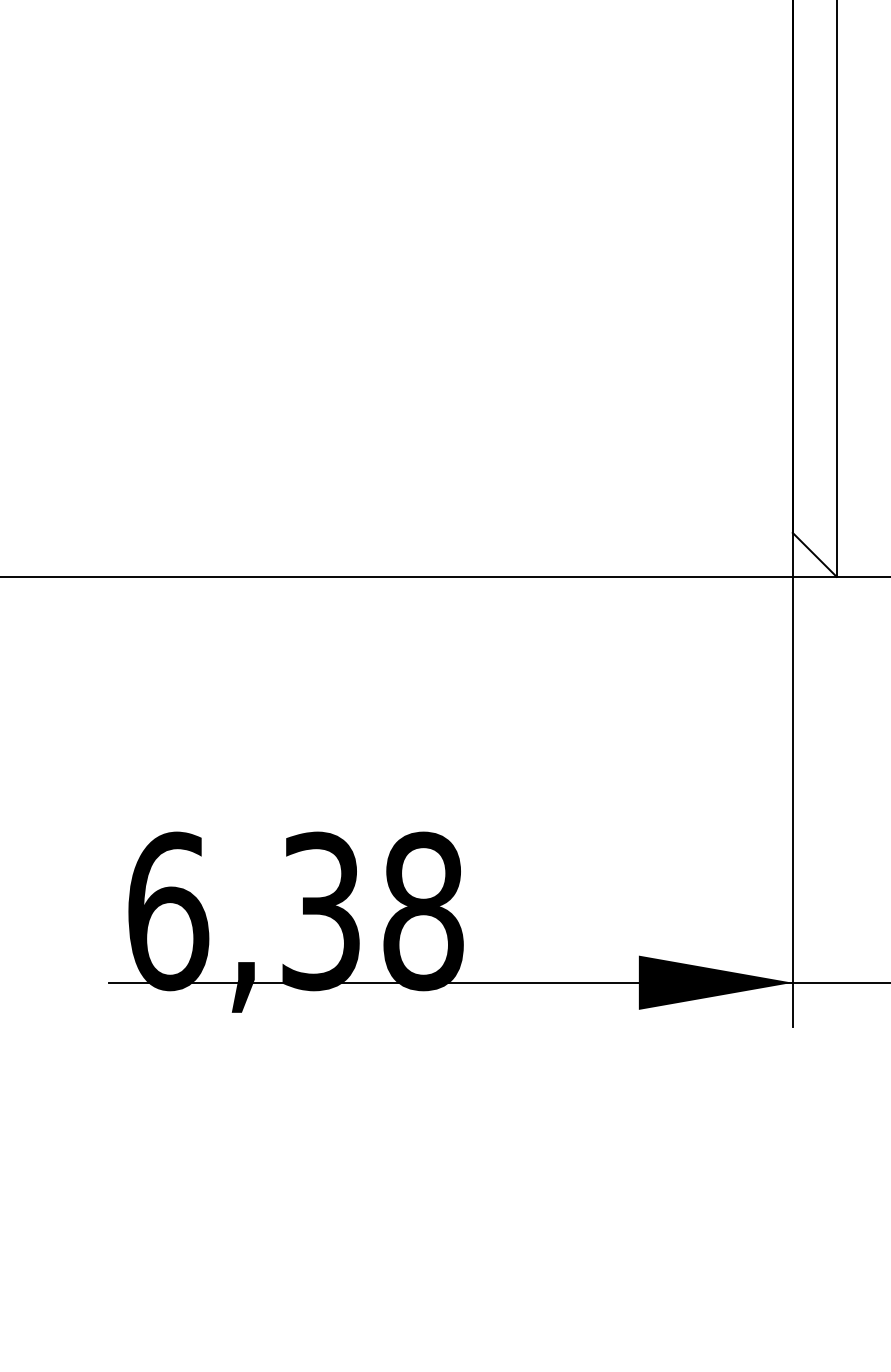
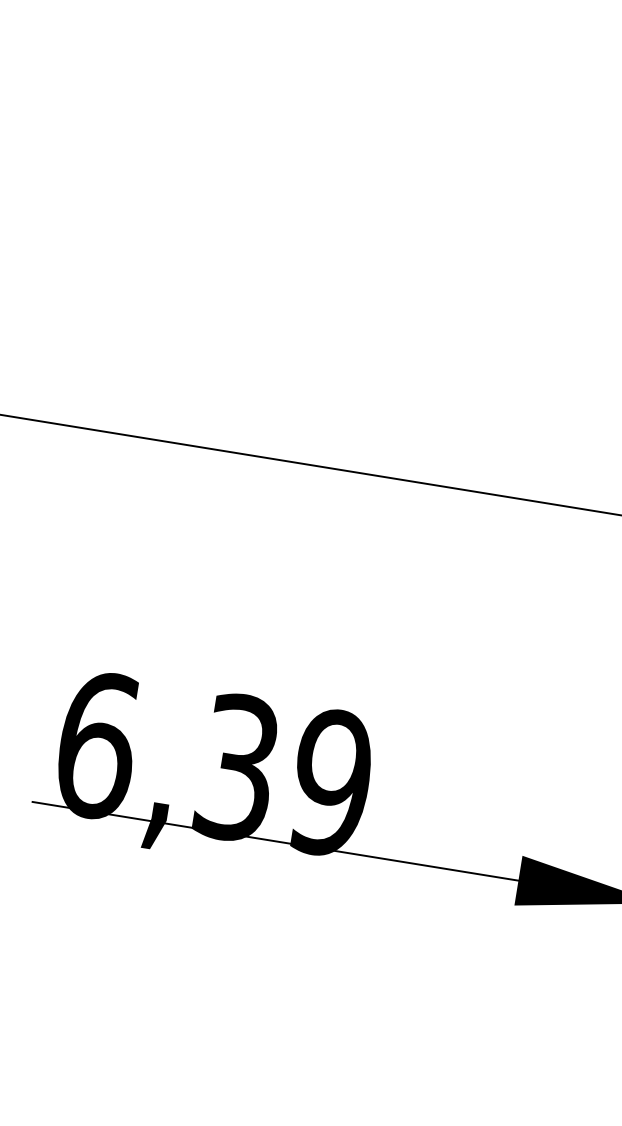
text: (422, 911) -> (330, 783), 6,38 -> 6,39

